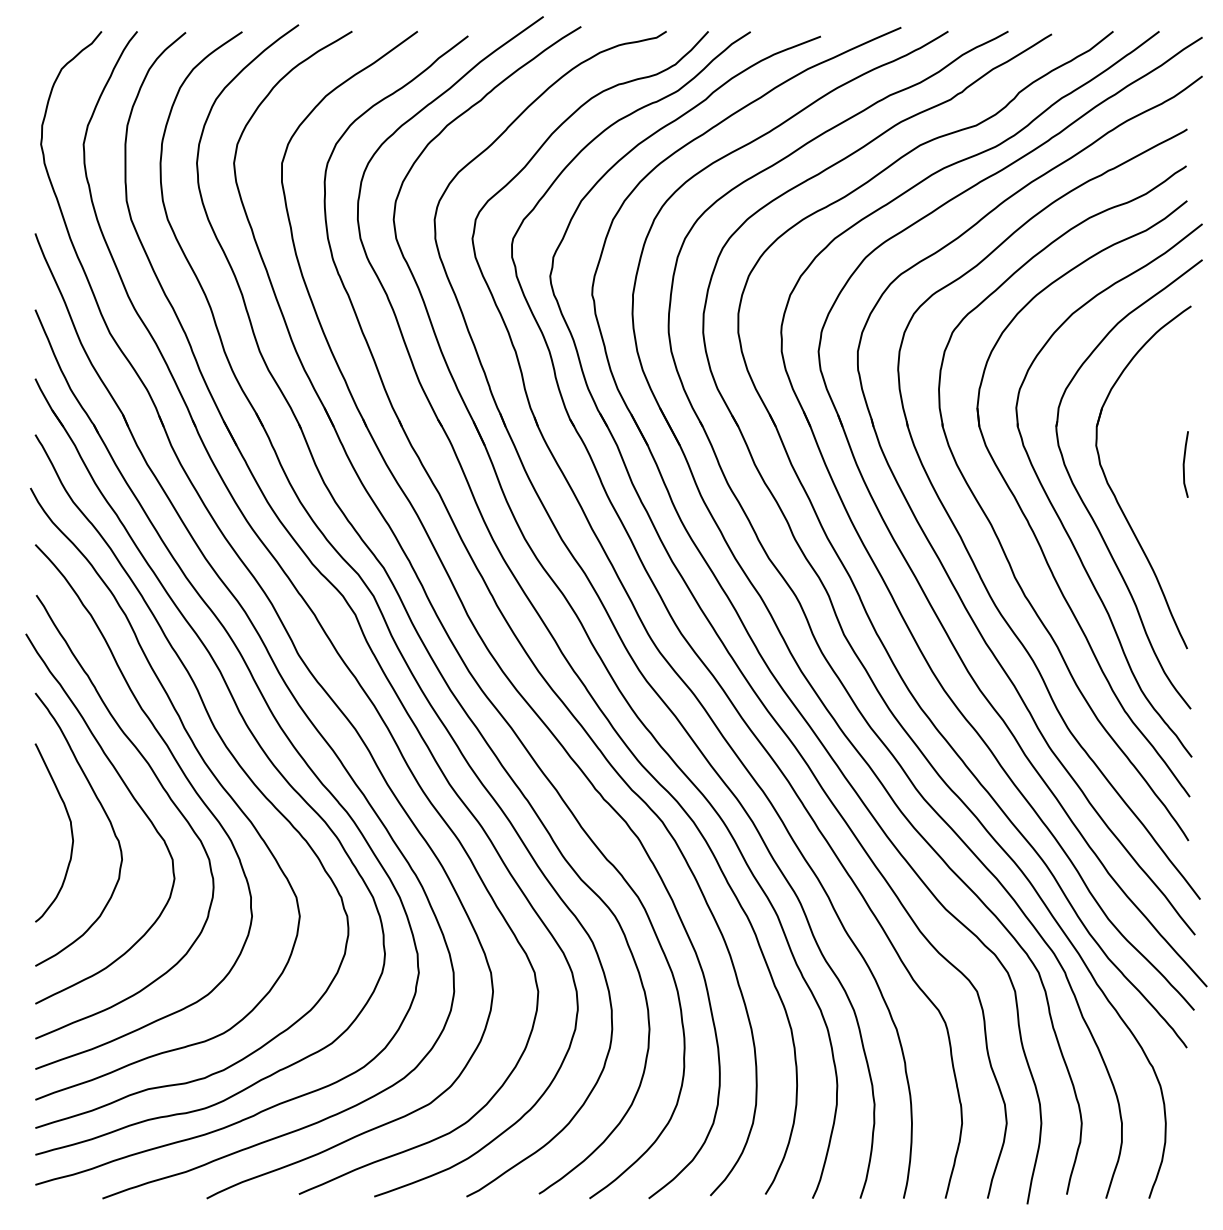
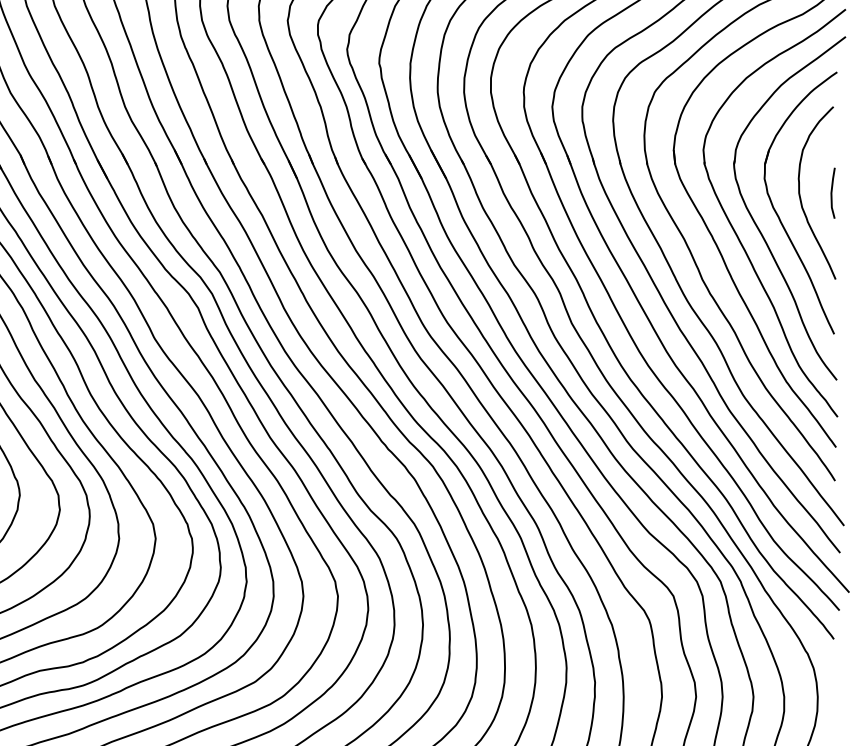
curve: (1143, 468) -> (800, 196), added

